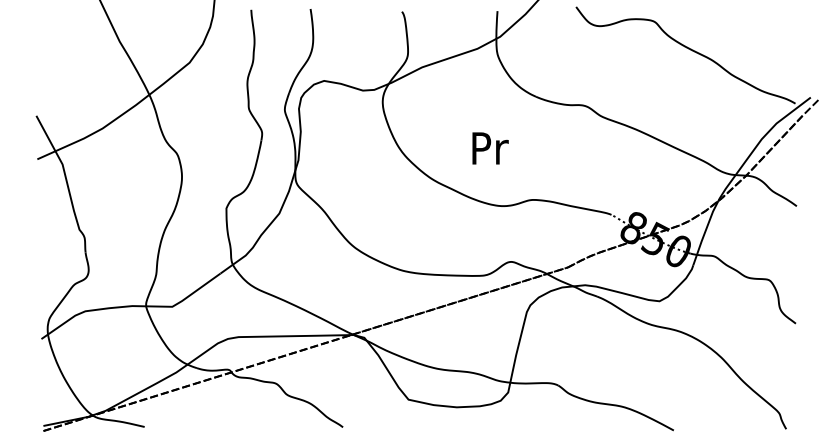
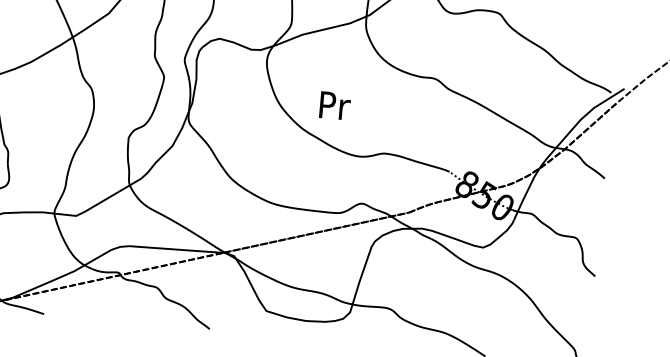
text: (490, 148) -> (335, 105), moved

